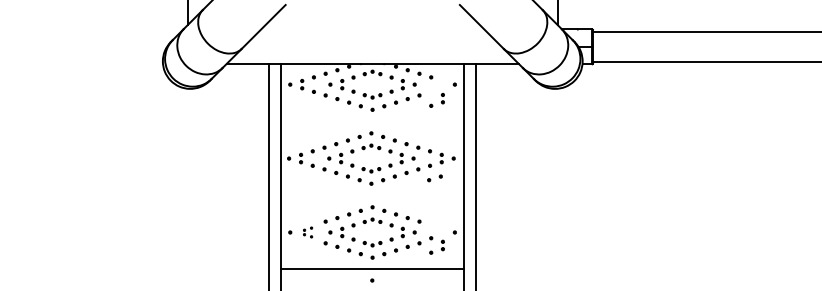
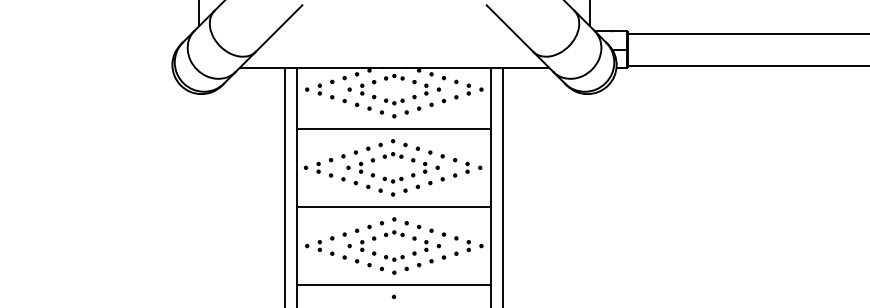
part: (436, 100) -> (461, 91), moved
line: (372, 121) -> (394, 128), added
part: (434, 178) -> (459, 188), removed
line: (372, 195) -> (394, 206), added
part: (307, 232) -> (325, 246), size x1.67
part: (436, 245) -> (461, 246), moved

